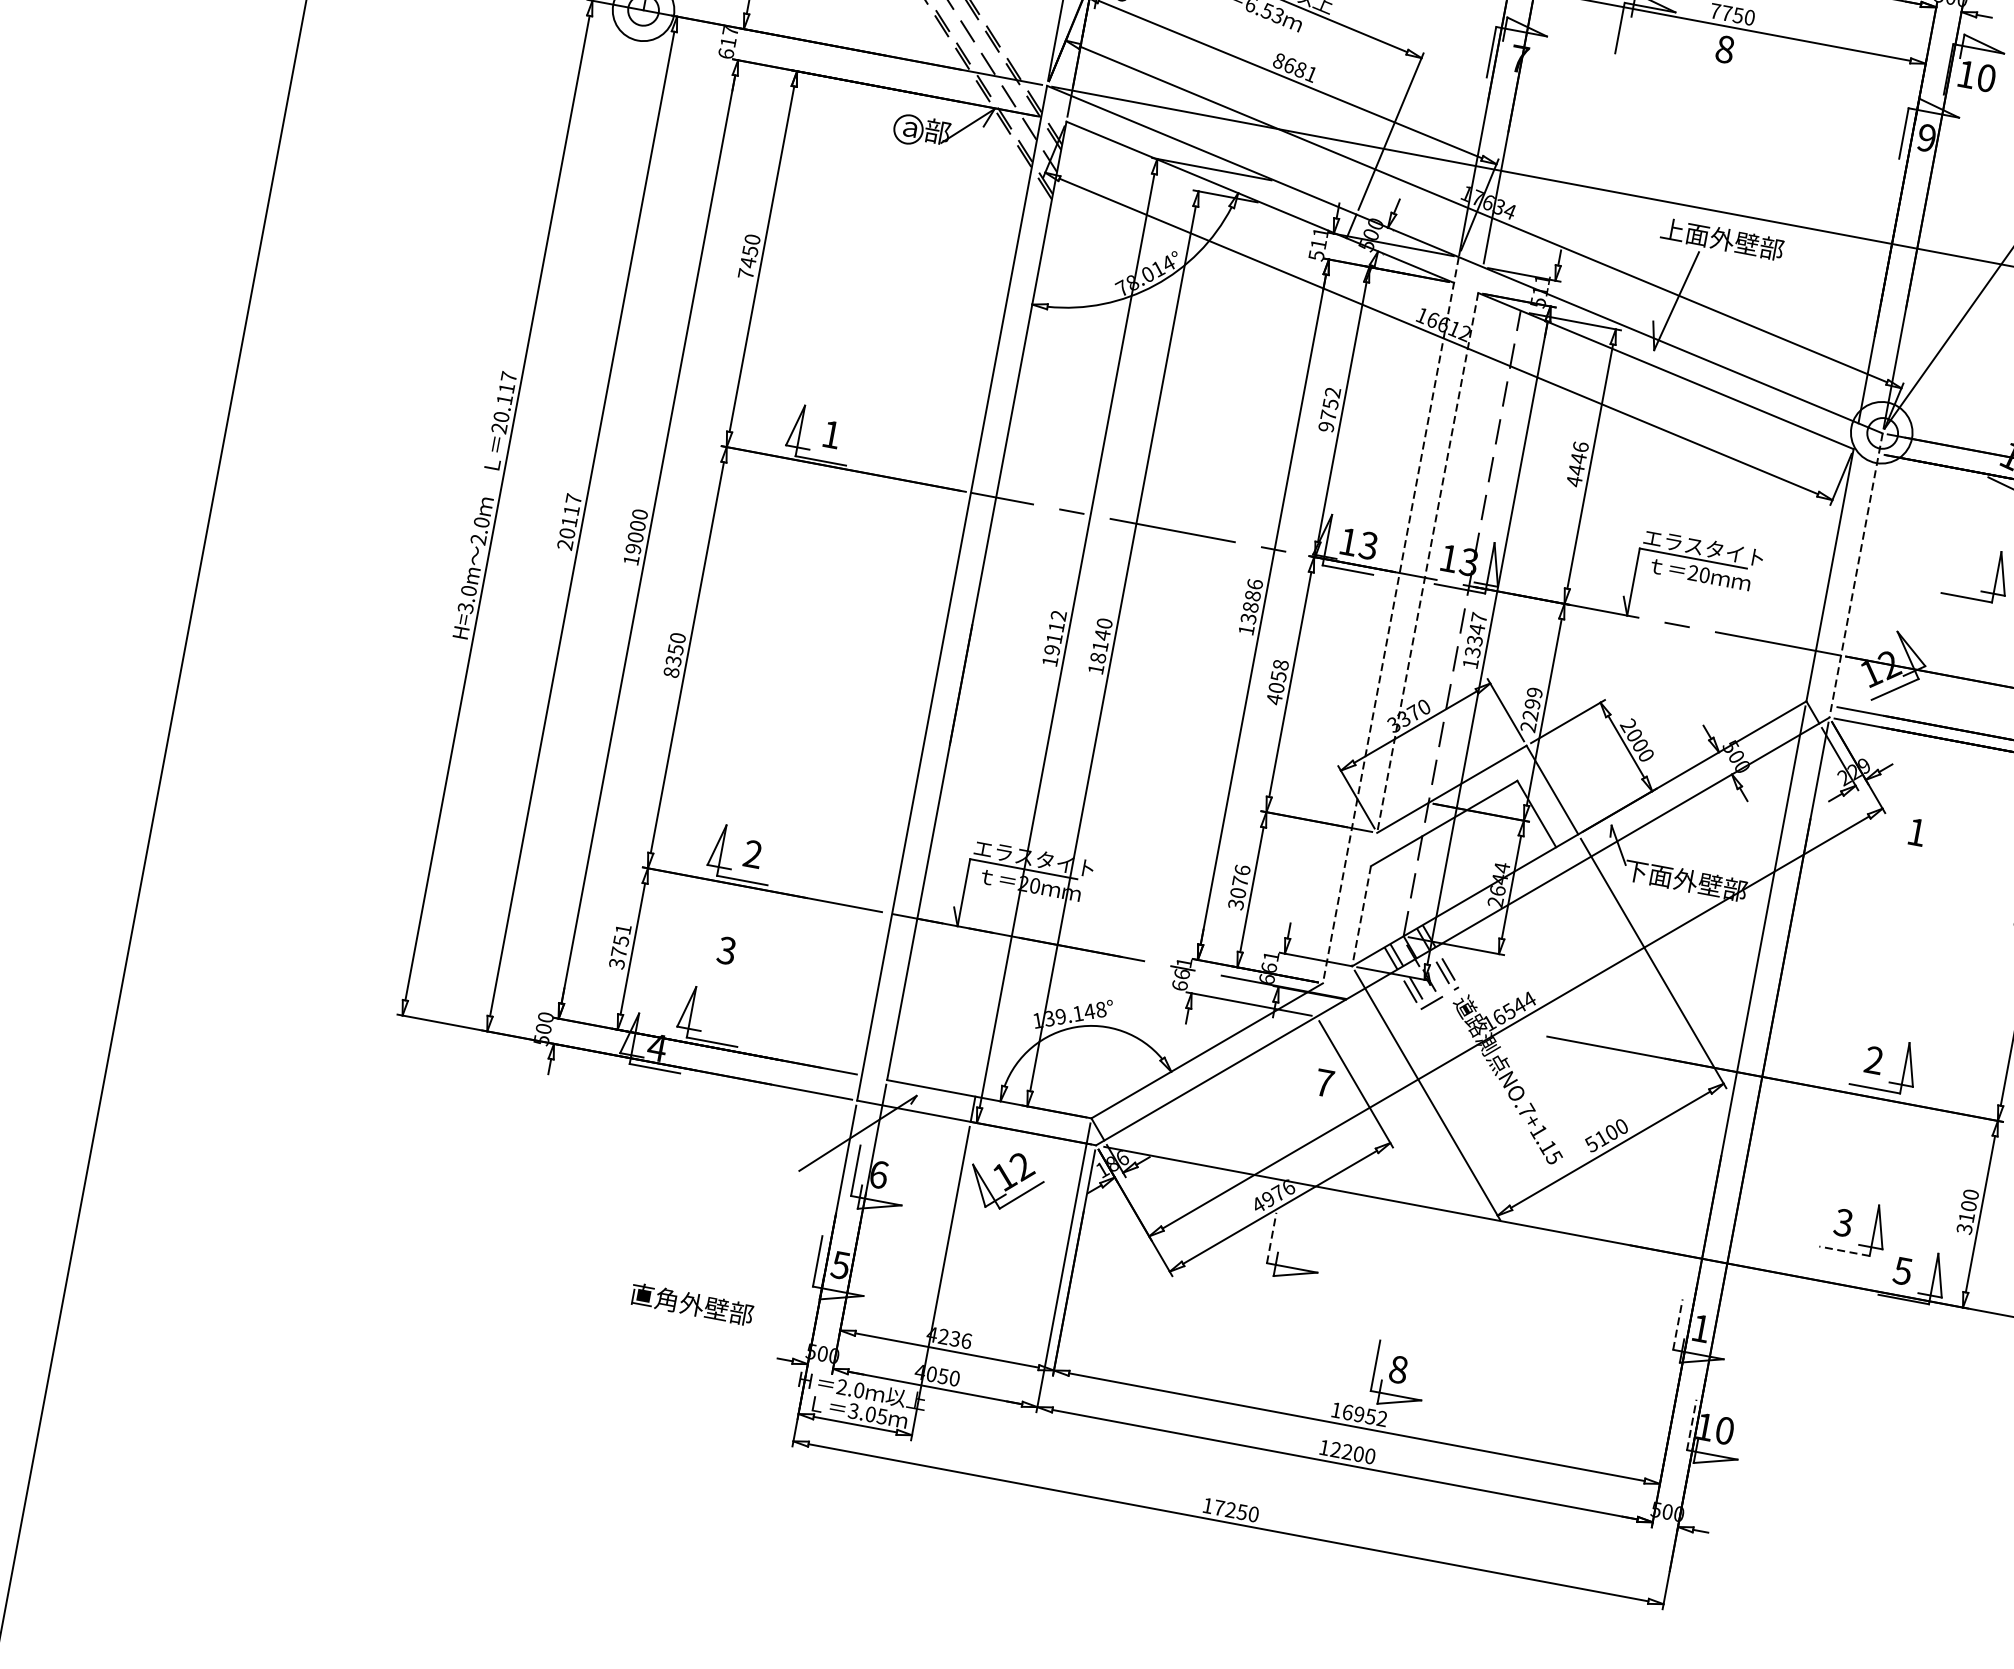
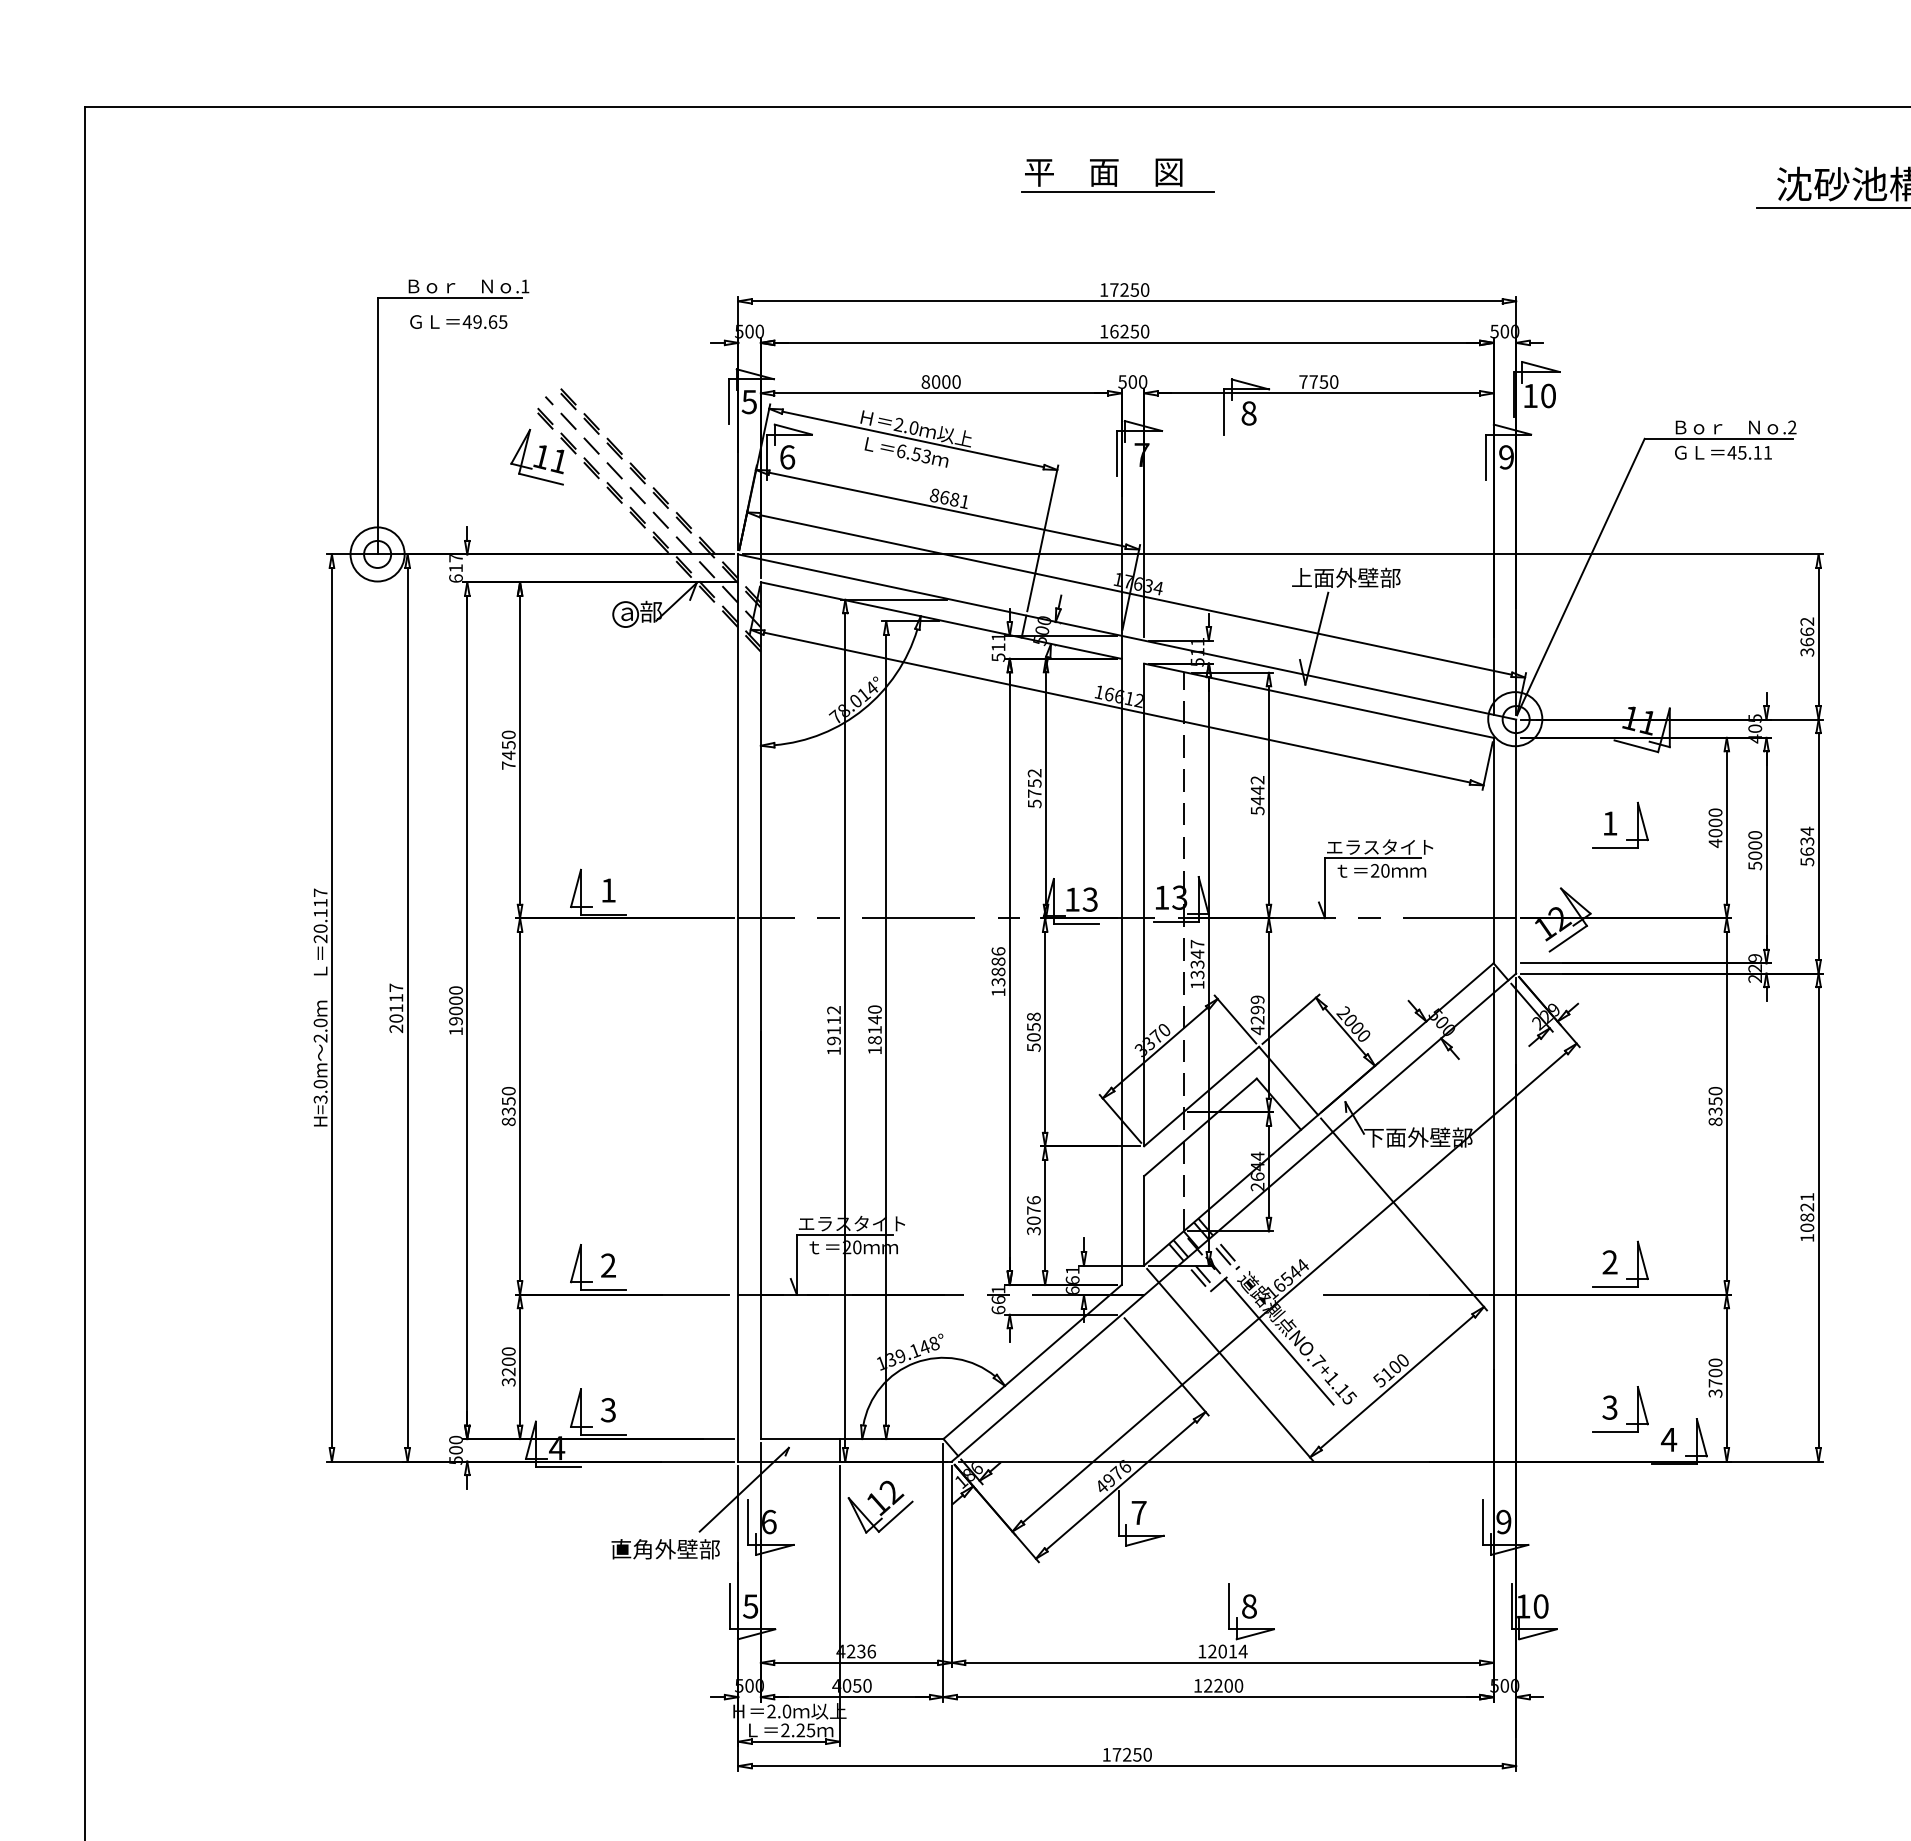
text: (1724, 49) -> (1248, 413), moved
text: (1326, 426) -> (1034, 803), 9752 -> 5752
text: (1577, 464) -> (1257, 795), 4446 -> 5442
line: (1427, 563) -> (1144, 905), dashed -> solid
line: (1856, 576) -> (1516, 847), dashed -> solid
line: (1390, 620) -> (1121, 960), dashed -> solid
text: (1274, 699) -> (1033, 1047), 4058 -> 5058
text: (1528, 727) -> (1257, 1030), 2299 -> 4299
text: (1917, 832) -> (1610, 823), moved
line: (1362, 915) -> (1144, 1220), dashed -> solid
text: (621, 940) -> (508, 1361), 3751 -> 3200
text: (725, 950) -> (607, 1410), moved
line: (1487, 1079) -> (1279, 1341), added
text: (1323, 1082) -> (1138, 1512), moved
text: (1966, 1217) -> (1715, 1383), 3100 -> 3700
line: (1271, 1238) -> (1118, 1513), dashed -> solid
line: (1844, 1251) -> (1615, 1432), dashed -> solid
text: (1902, 1271) -> (1668, 1440), 5 -> 4
text: (691, 1304) -> (665, 1549), moved
line: (1678, 1324) -> (1483, 1522), dashed -> solid
text: (1700, 1327) -> (1503, 1521), 1 -> 9
text: (861, 1412) -> (792, 1730), 3.05 -> 2.25
text: (1364, 1415) -> (1227, 1651), 16952 -> 12014
line: (1691, 1424) -> (1511, 1606), dashed -> solid

